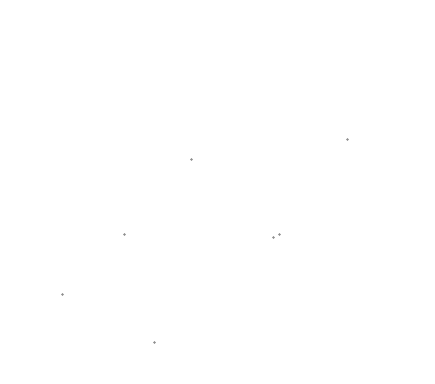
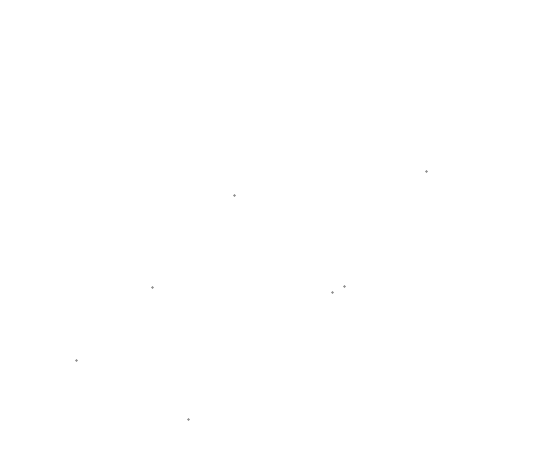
part: (276, 236) -> (338, 289), size x1.6

